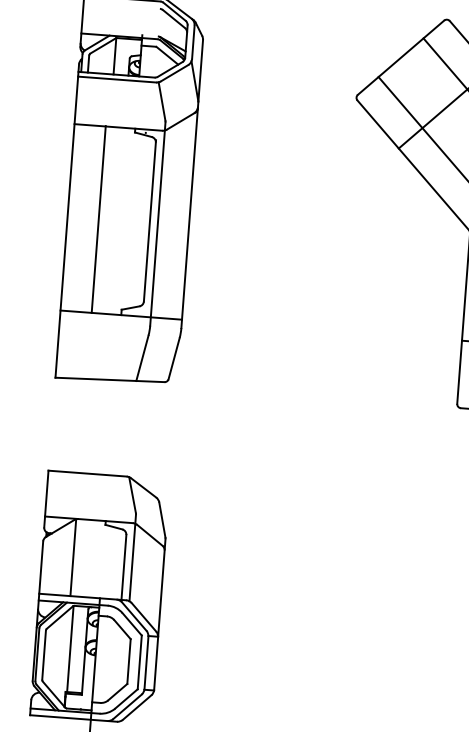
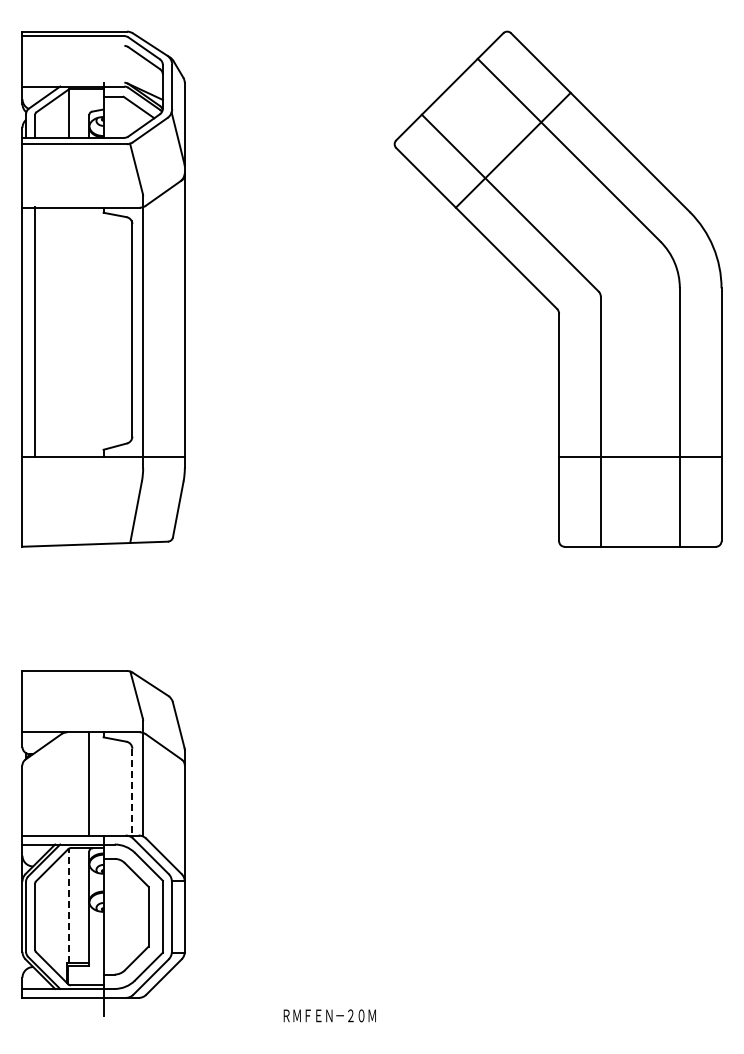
line: (99, 219) -> (35, 331), moved
line: (73, 557) -> (89, 783), moved
line: (123, 567) -> (132, 792), solid -> dashed
line: (70, 648) -> (69, 905), solid -> dashed

